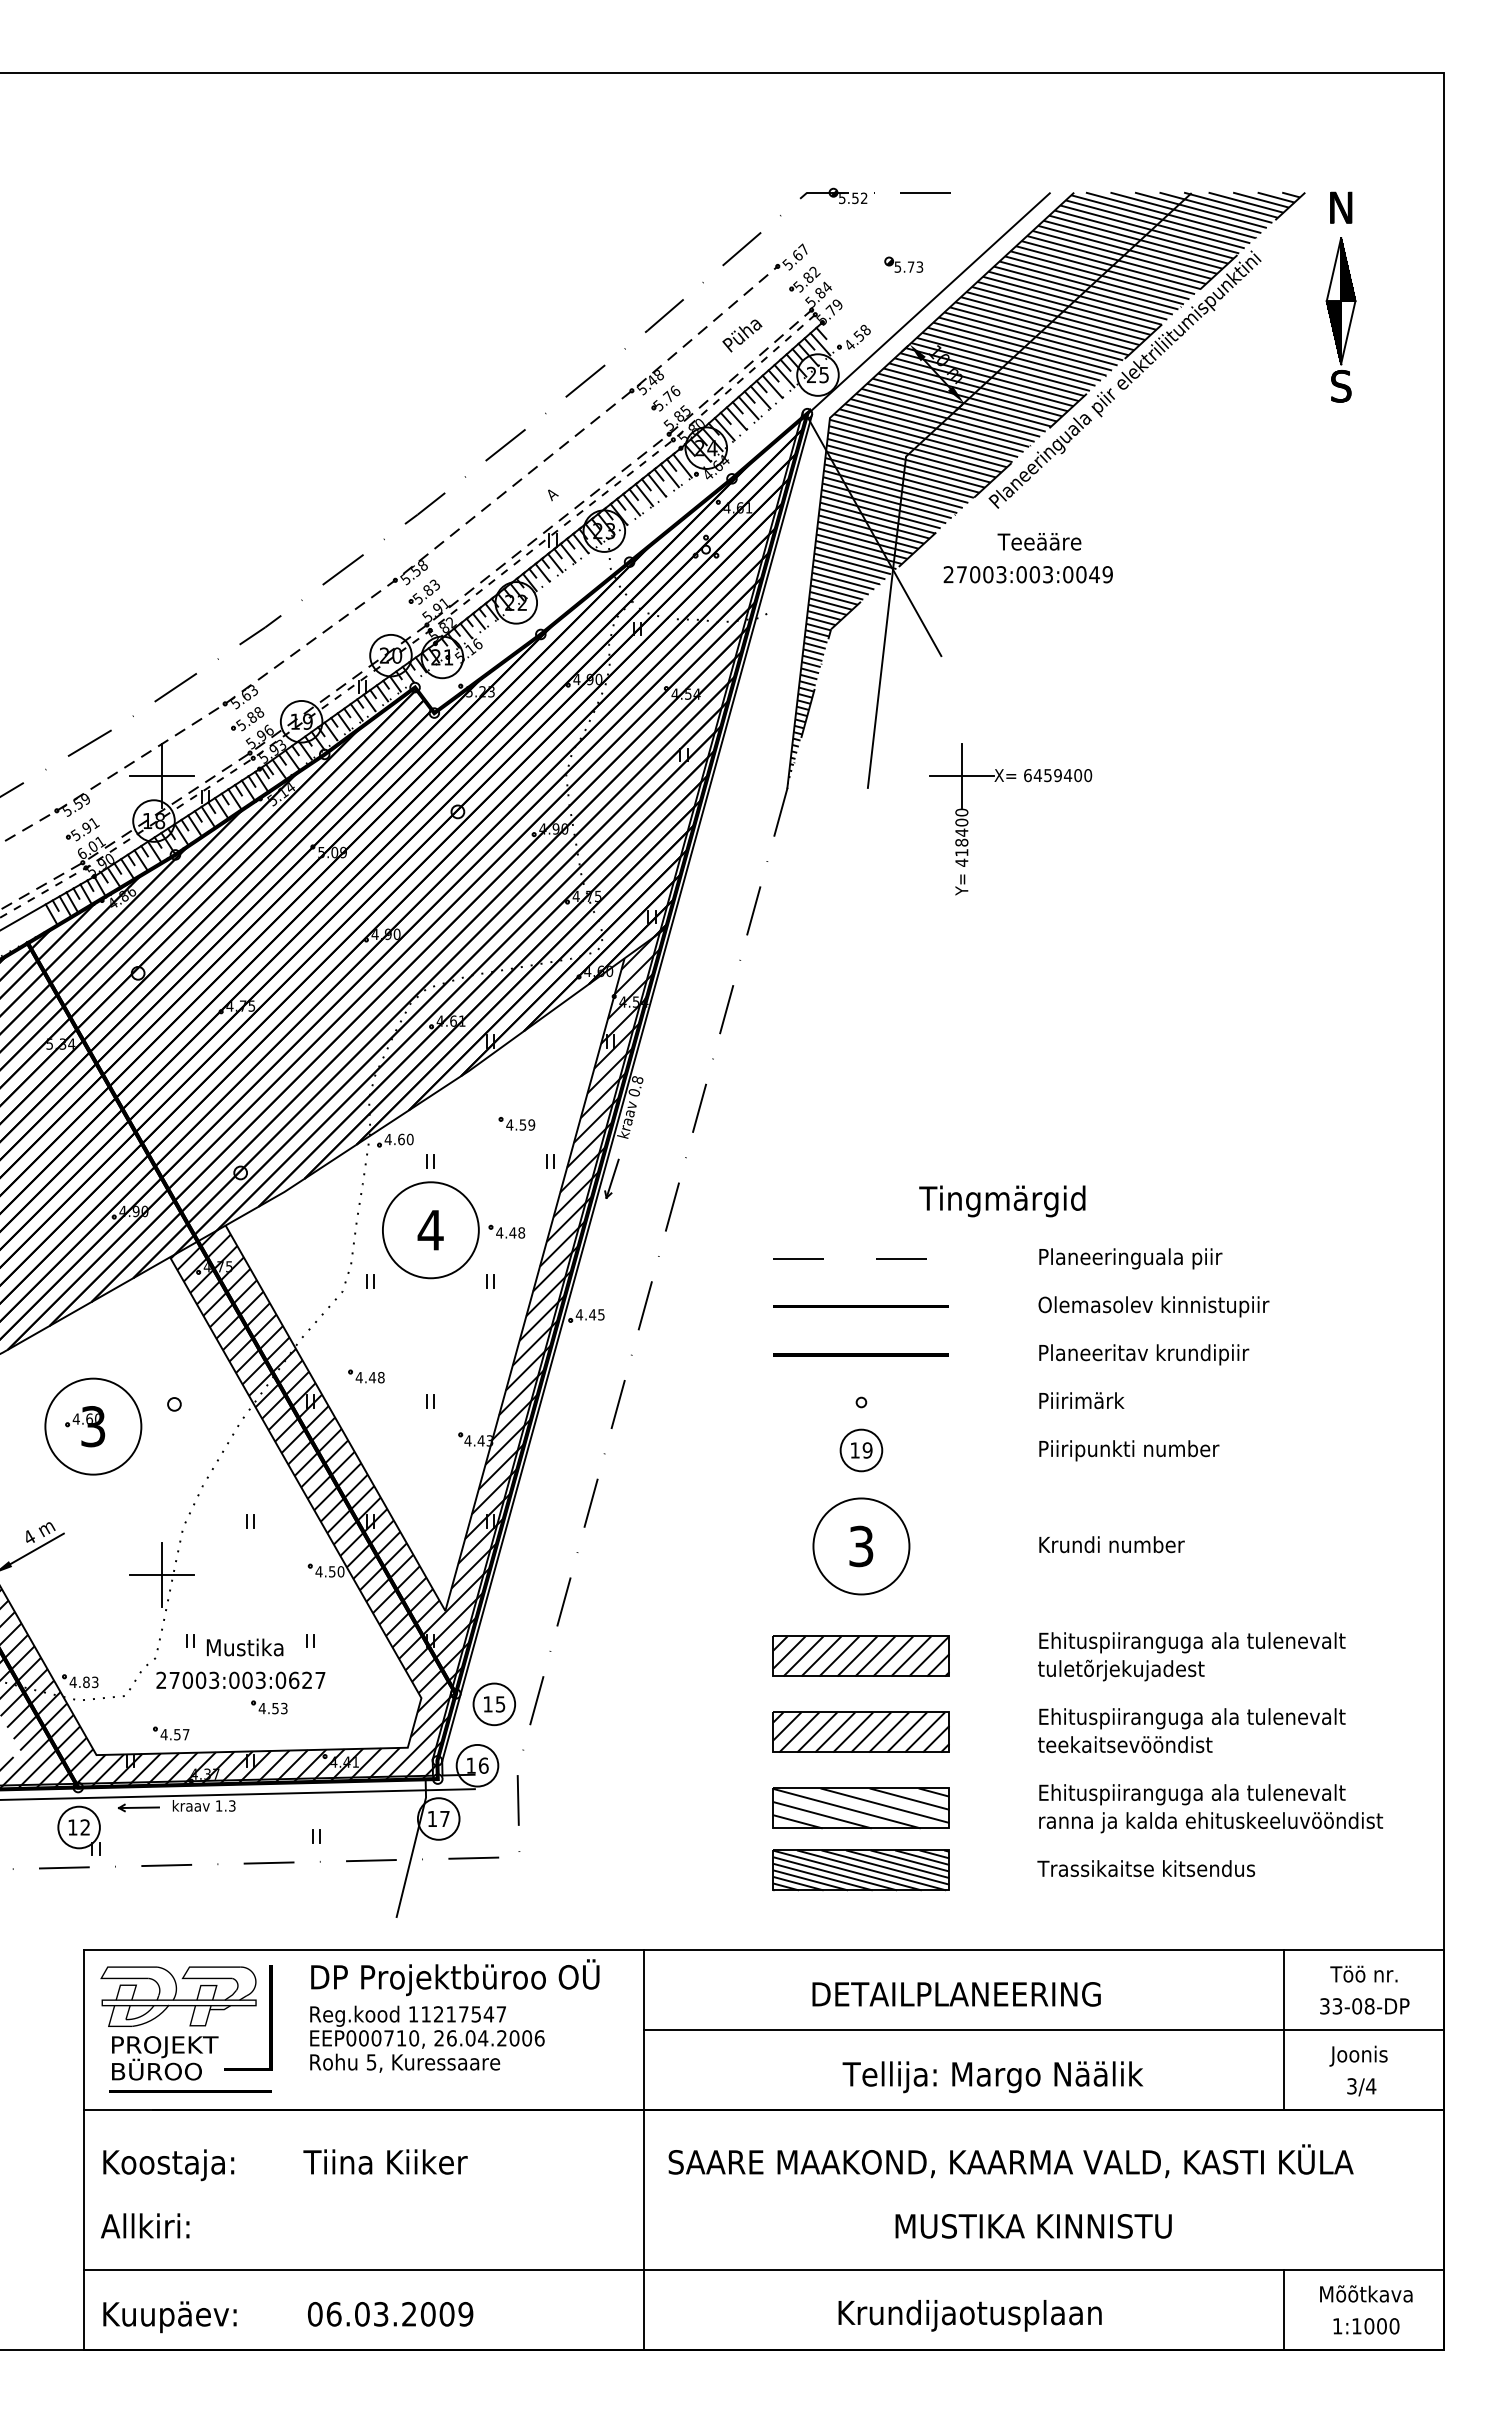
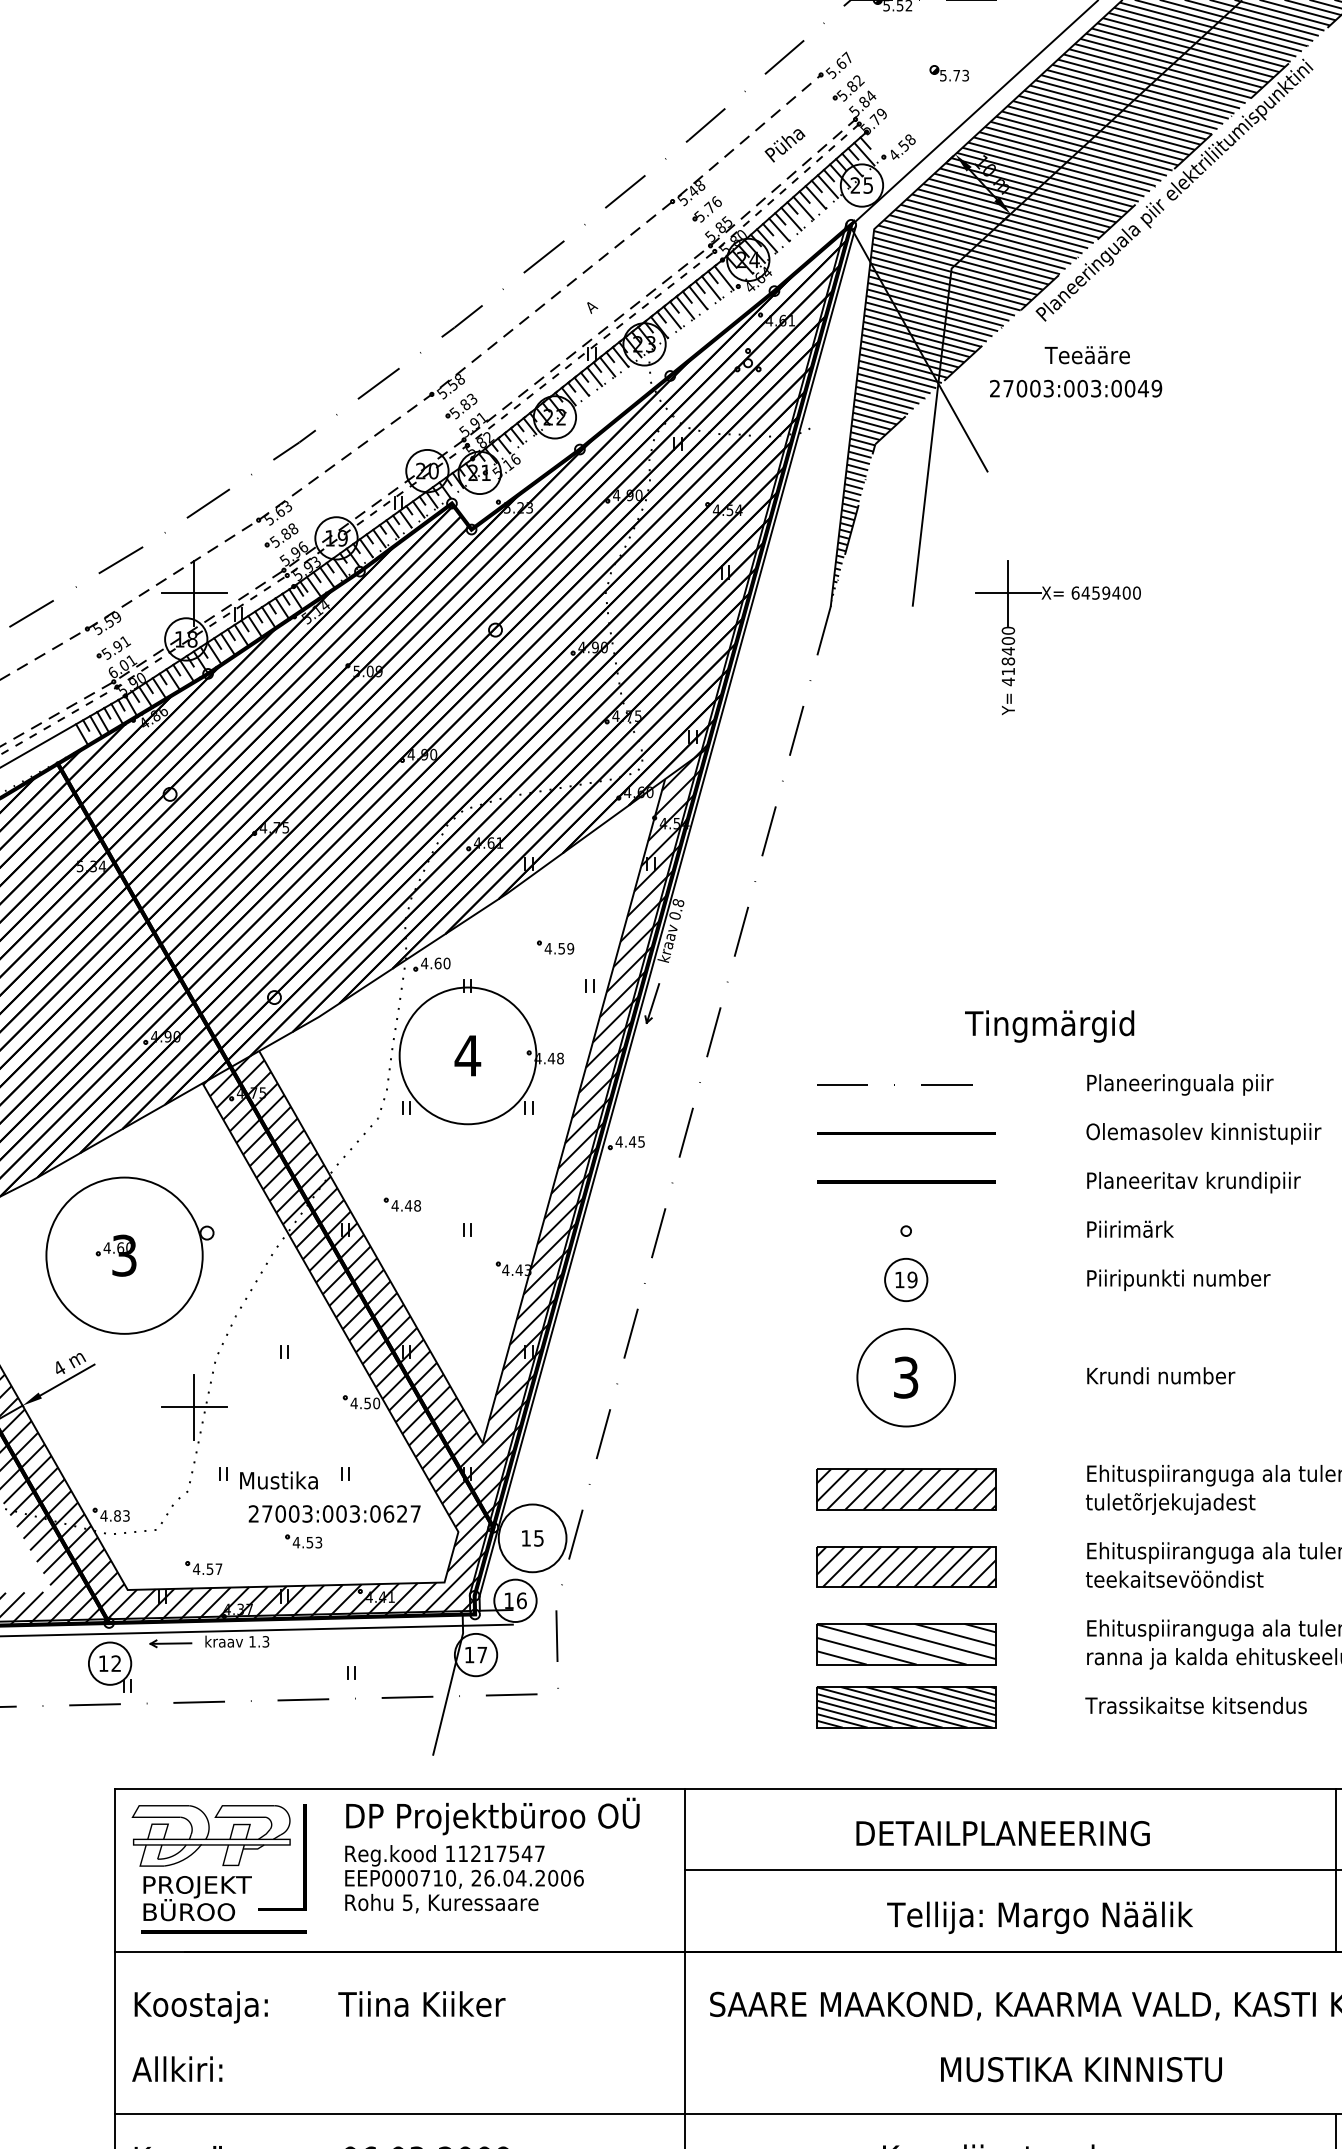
circle: (430, 1230) -> (467, 1056), size x1.4
circle: (93, 1426) -> (124, 1255), size x1.6
text: (240, 1680) -> (334, 1514), moved
circle: (494, 1704) -> (532, 1538), size x1.6

